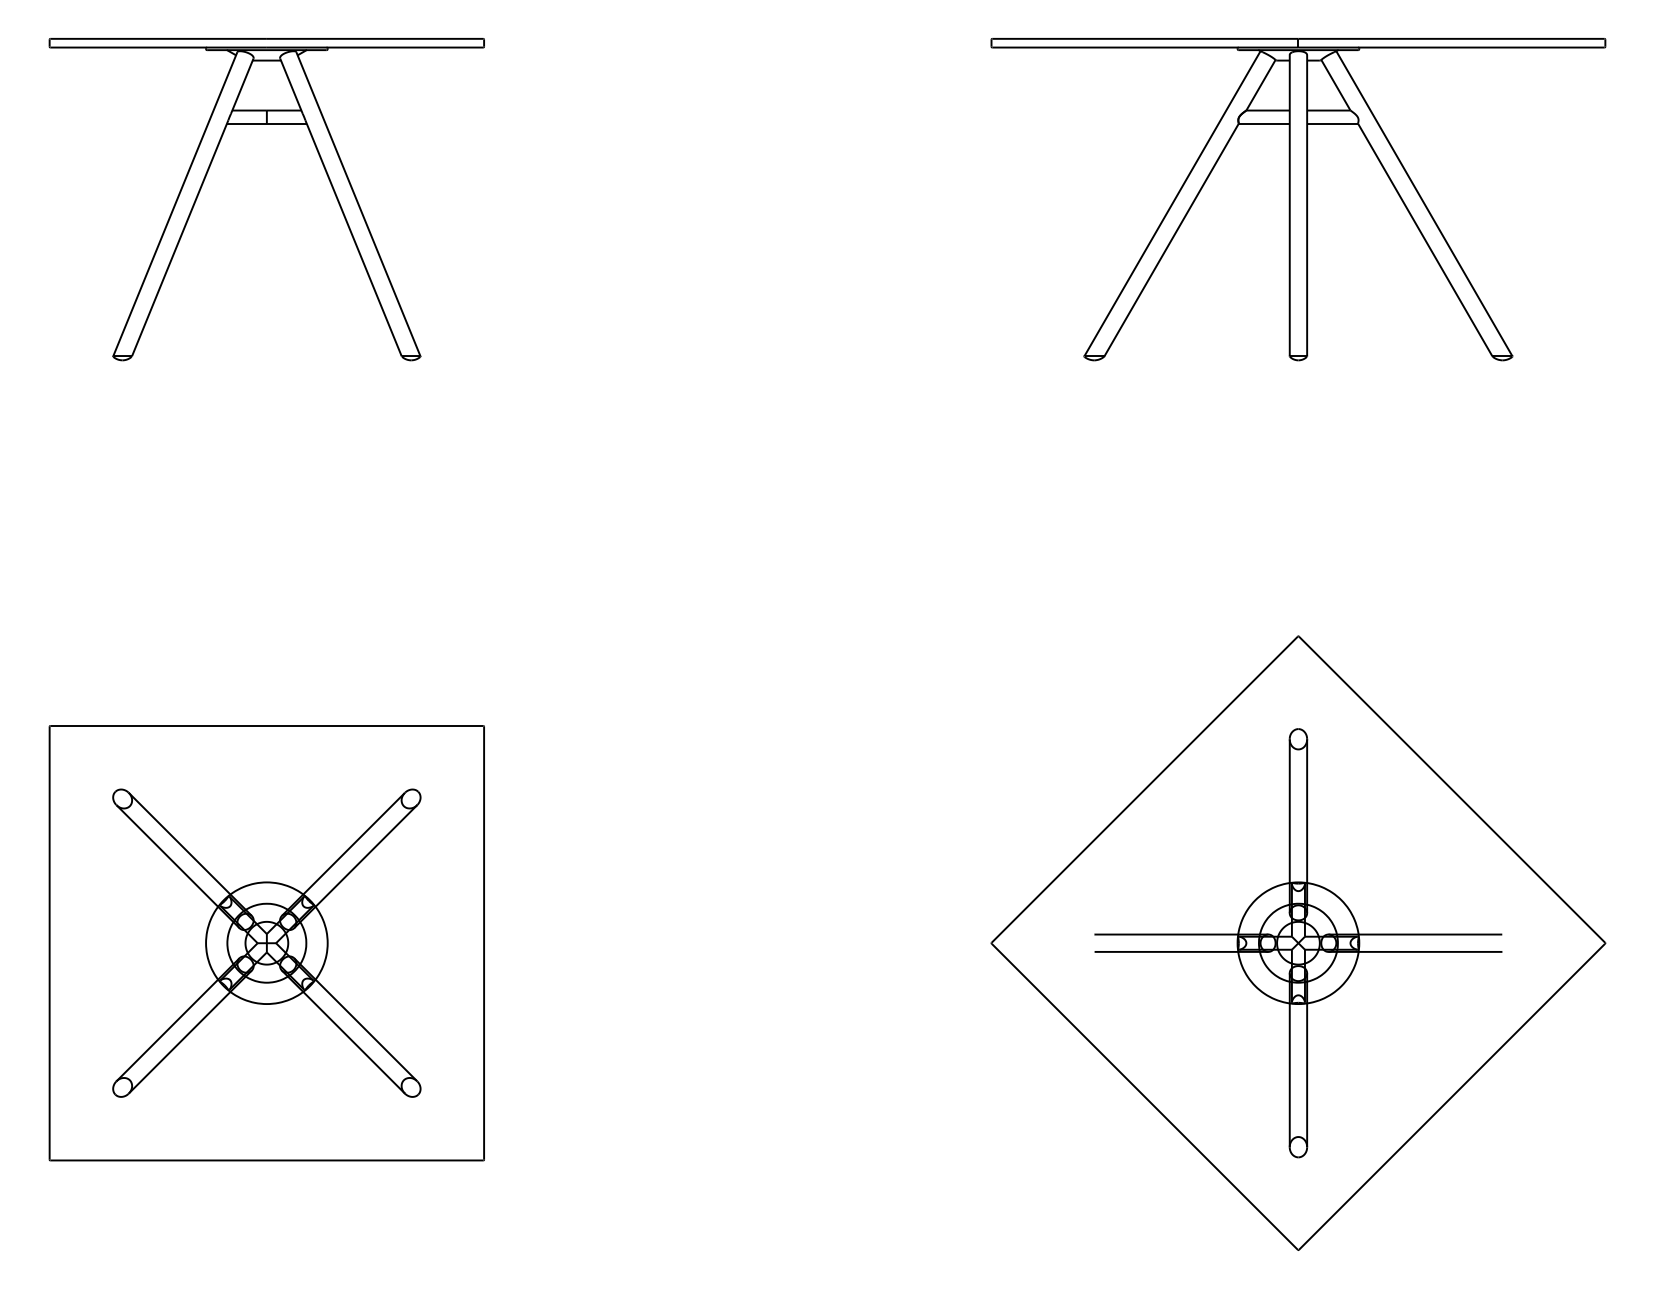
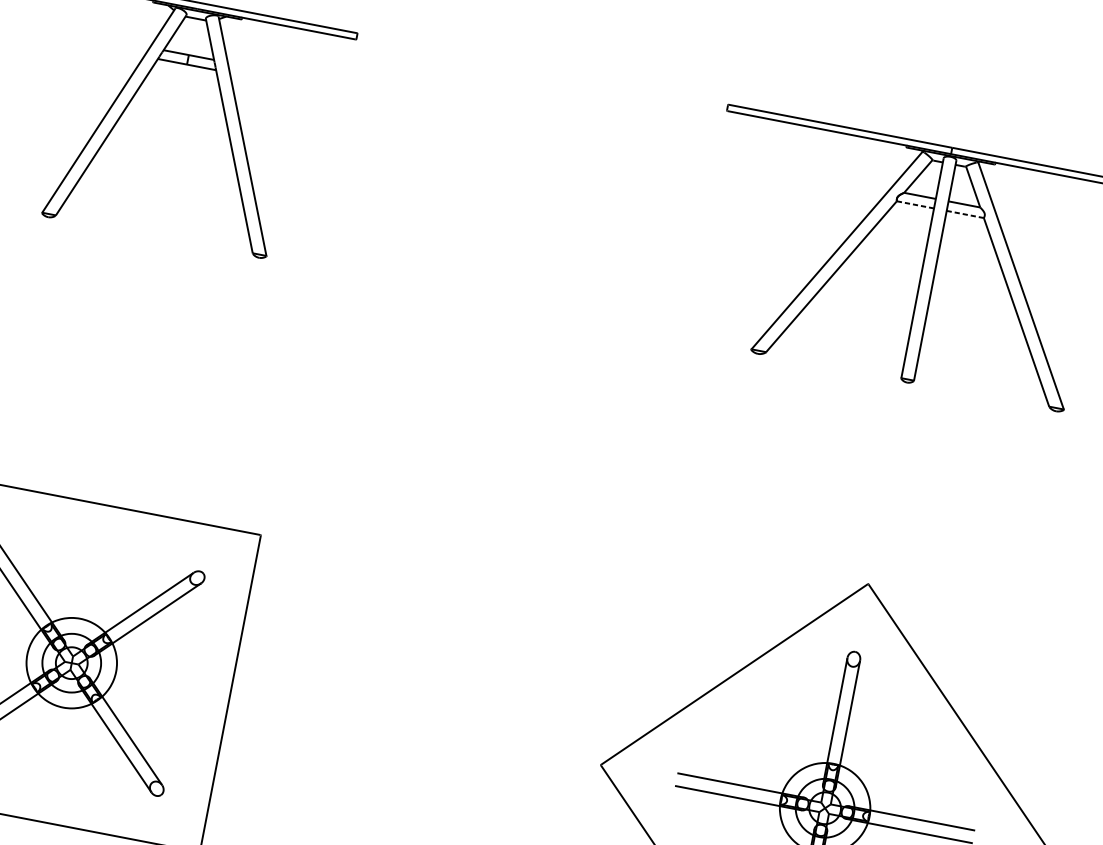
line: (1264, 123) -> (915, 204), solid -> dashed
line: (1332, 123) -> (965, 214), solid -> dashed

